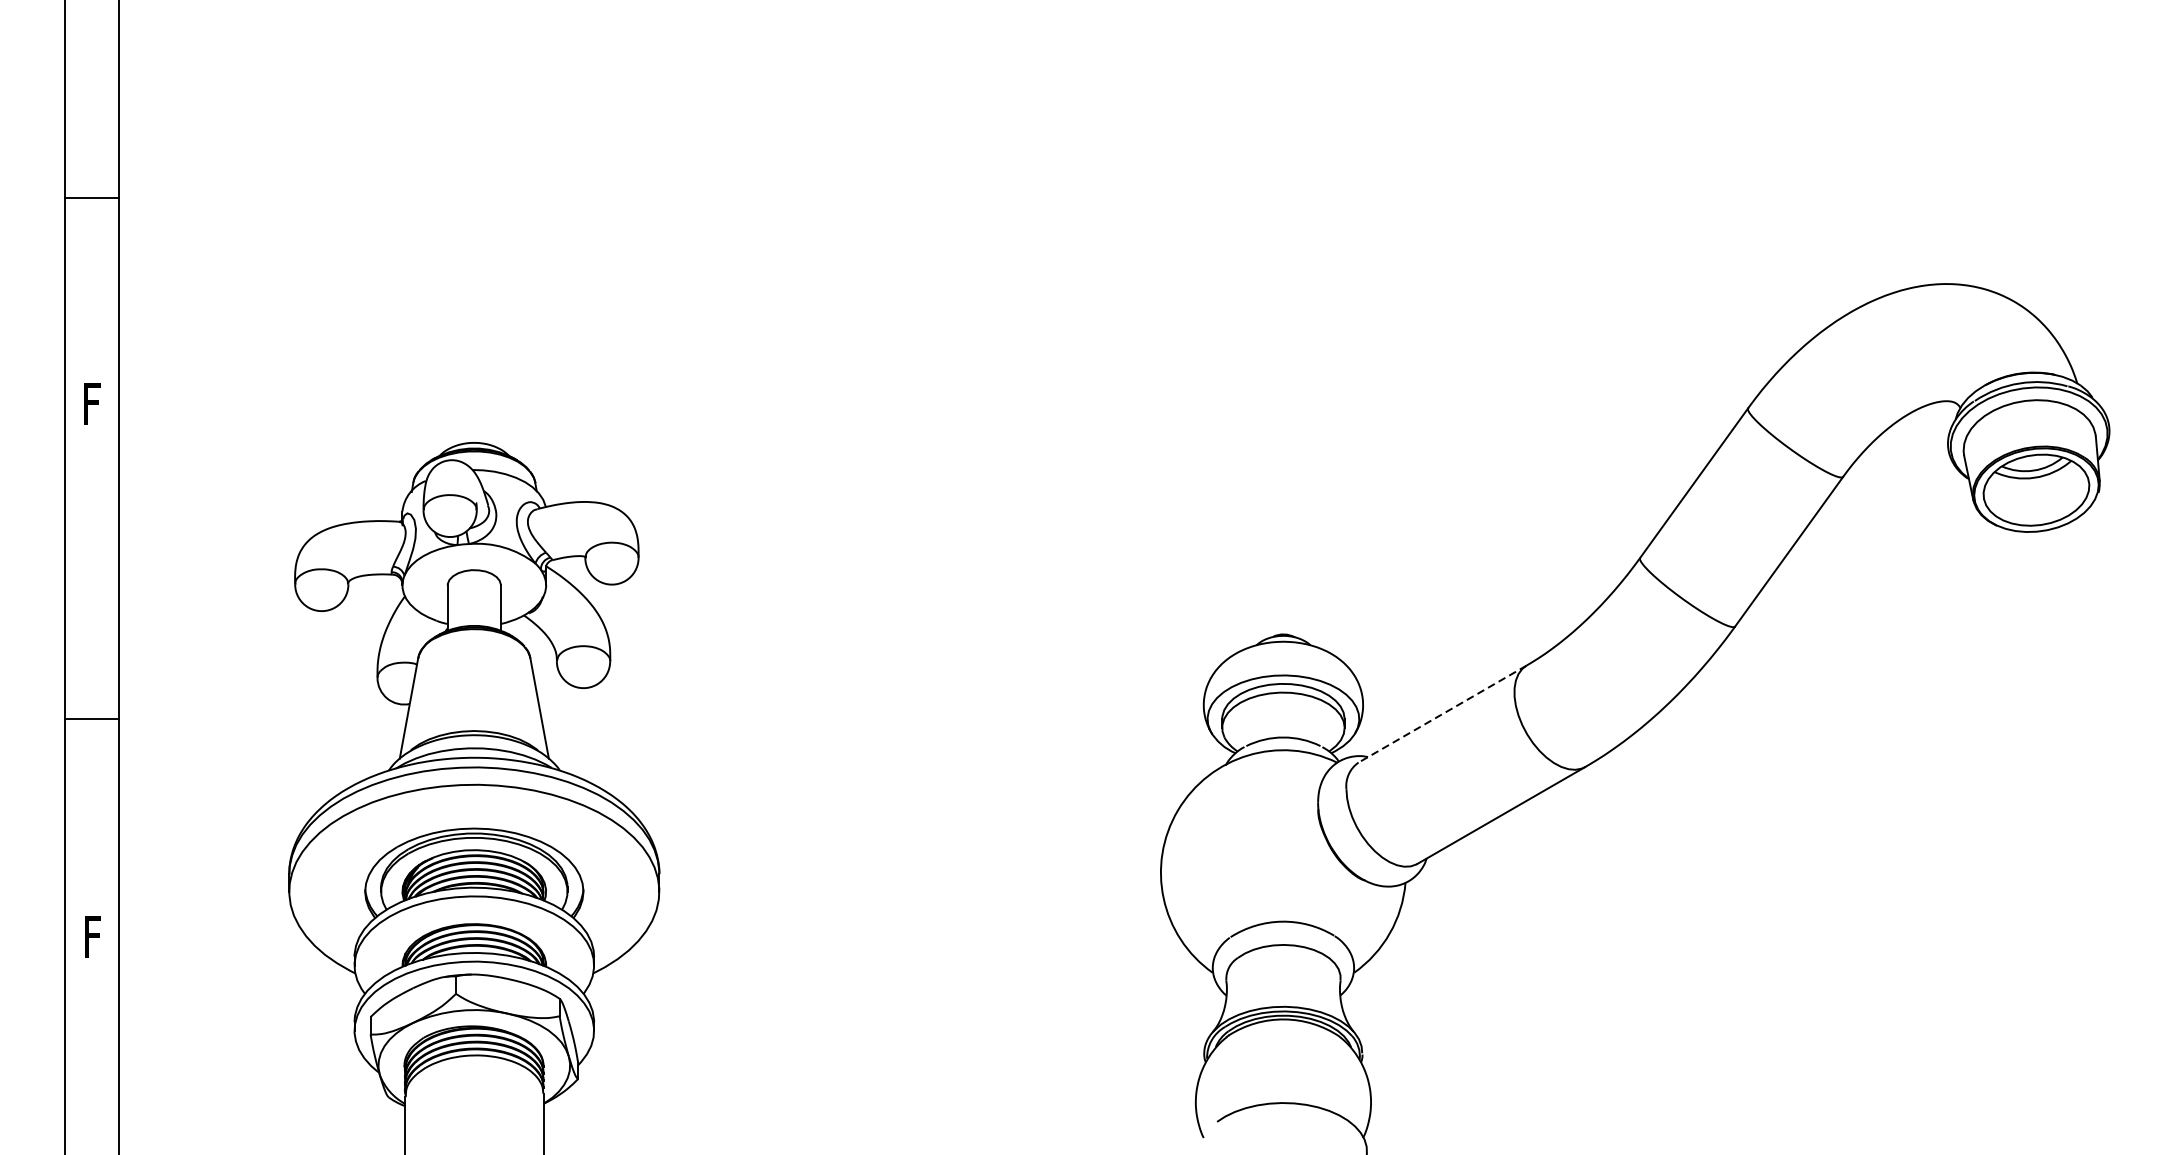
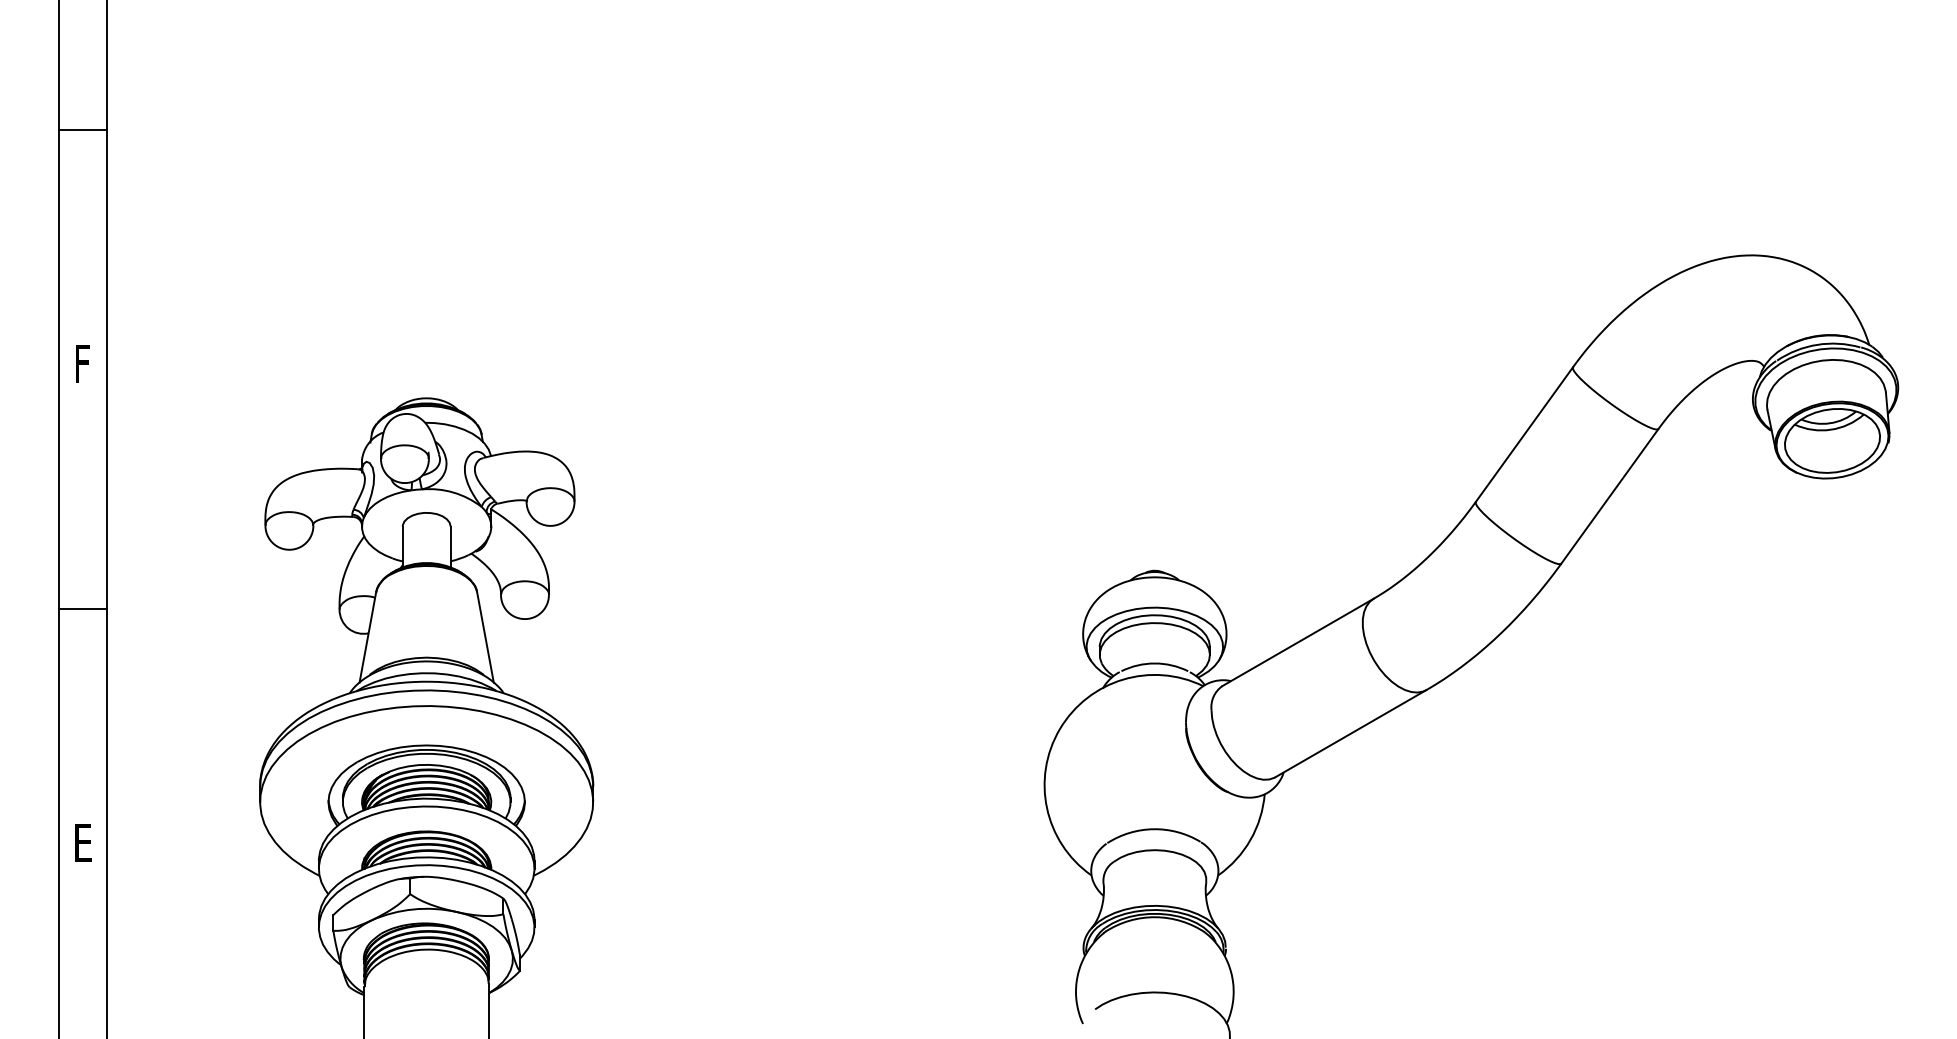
line: (91, 197) -> (82, 129), moved
line: (1441, 714) -> (1297, 642), dashed -> solid
line: (91, 718) -> (82, 608), moved
text: (92, 936) -> (83, 842), F -> E

